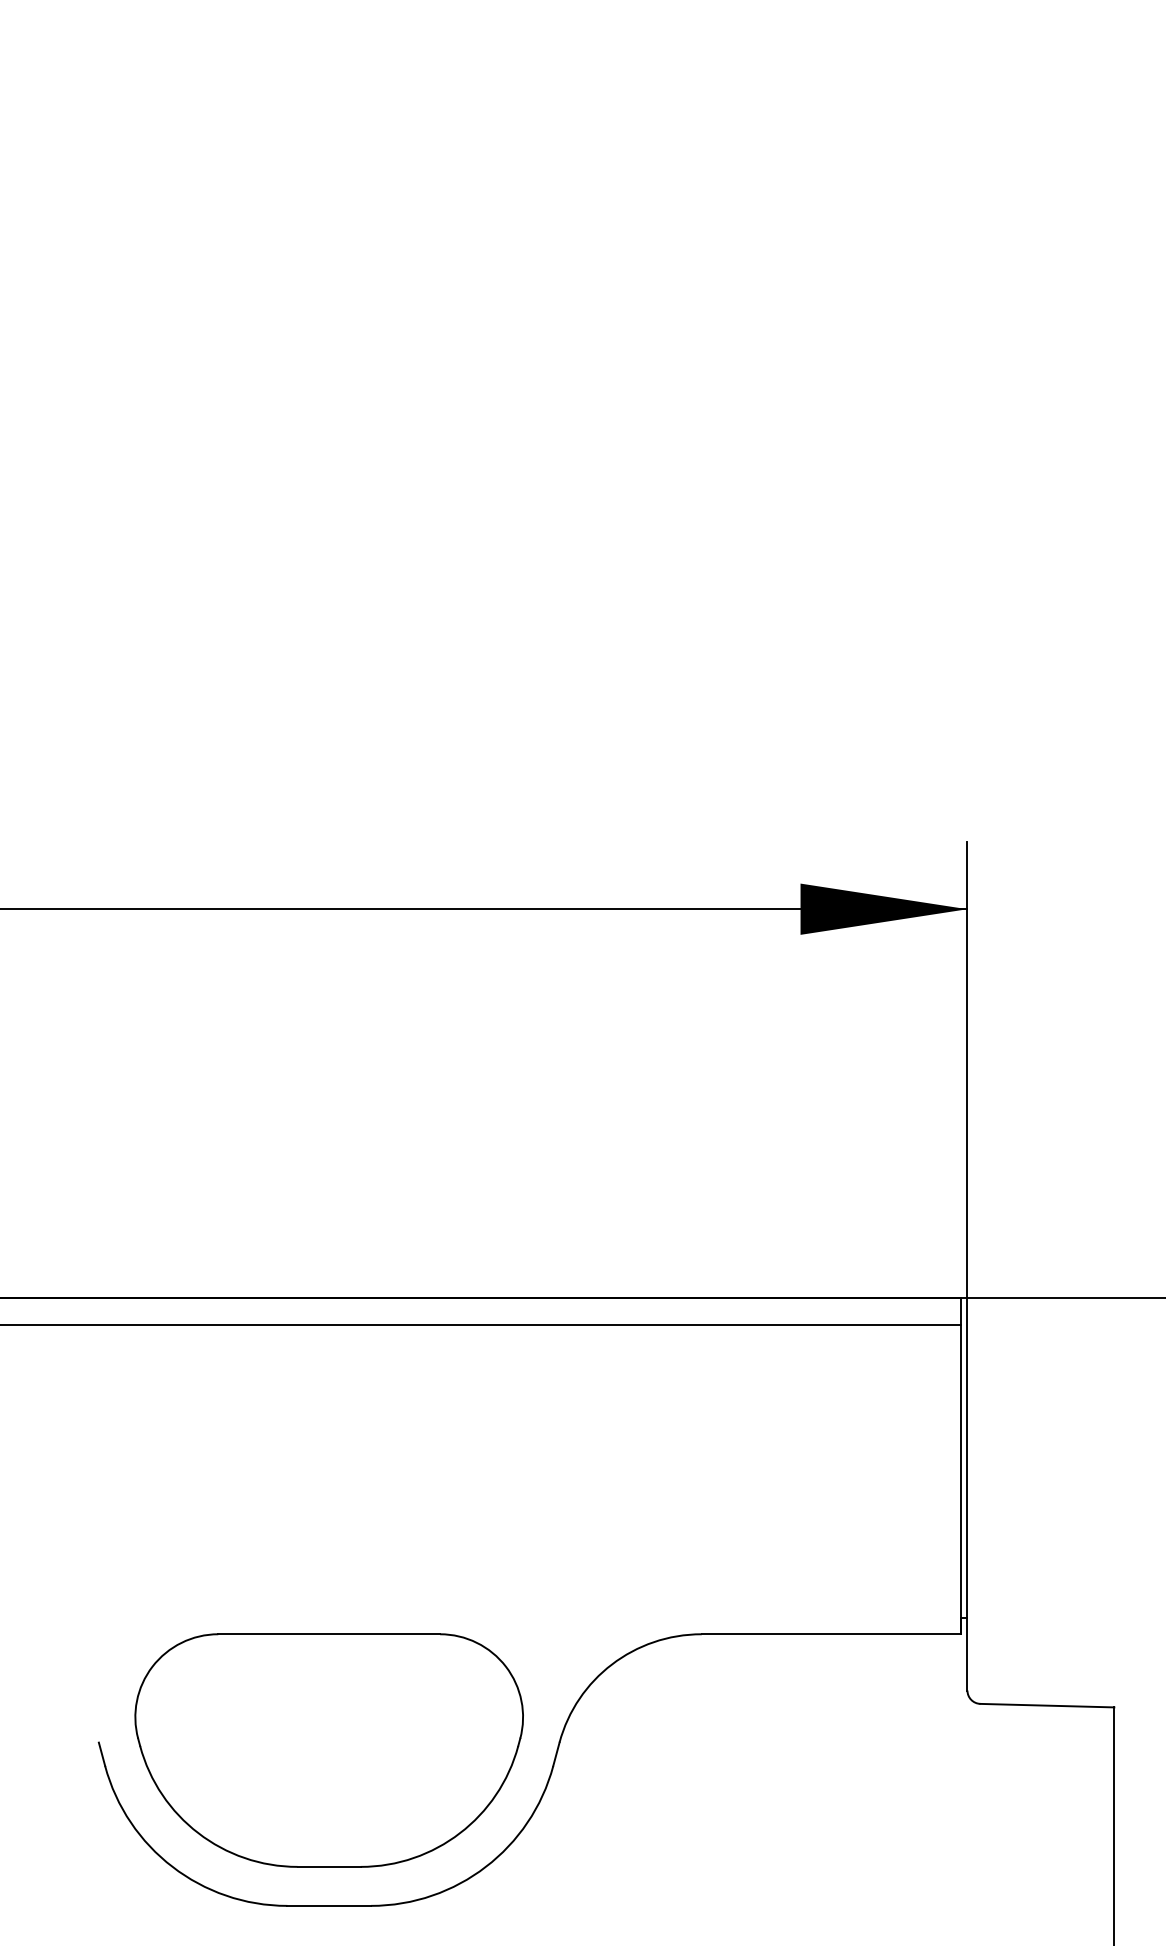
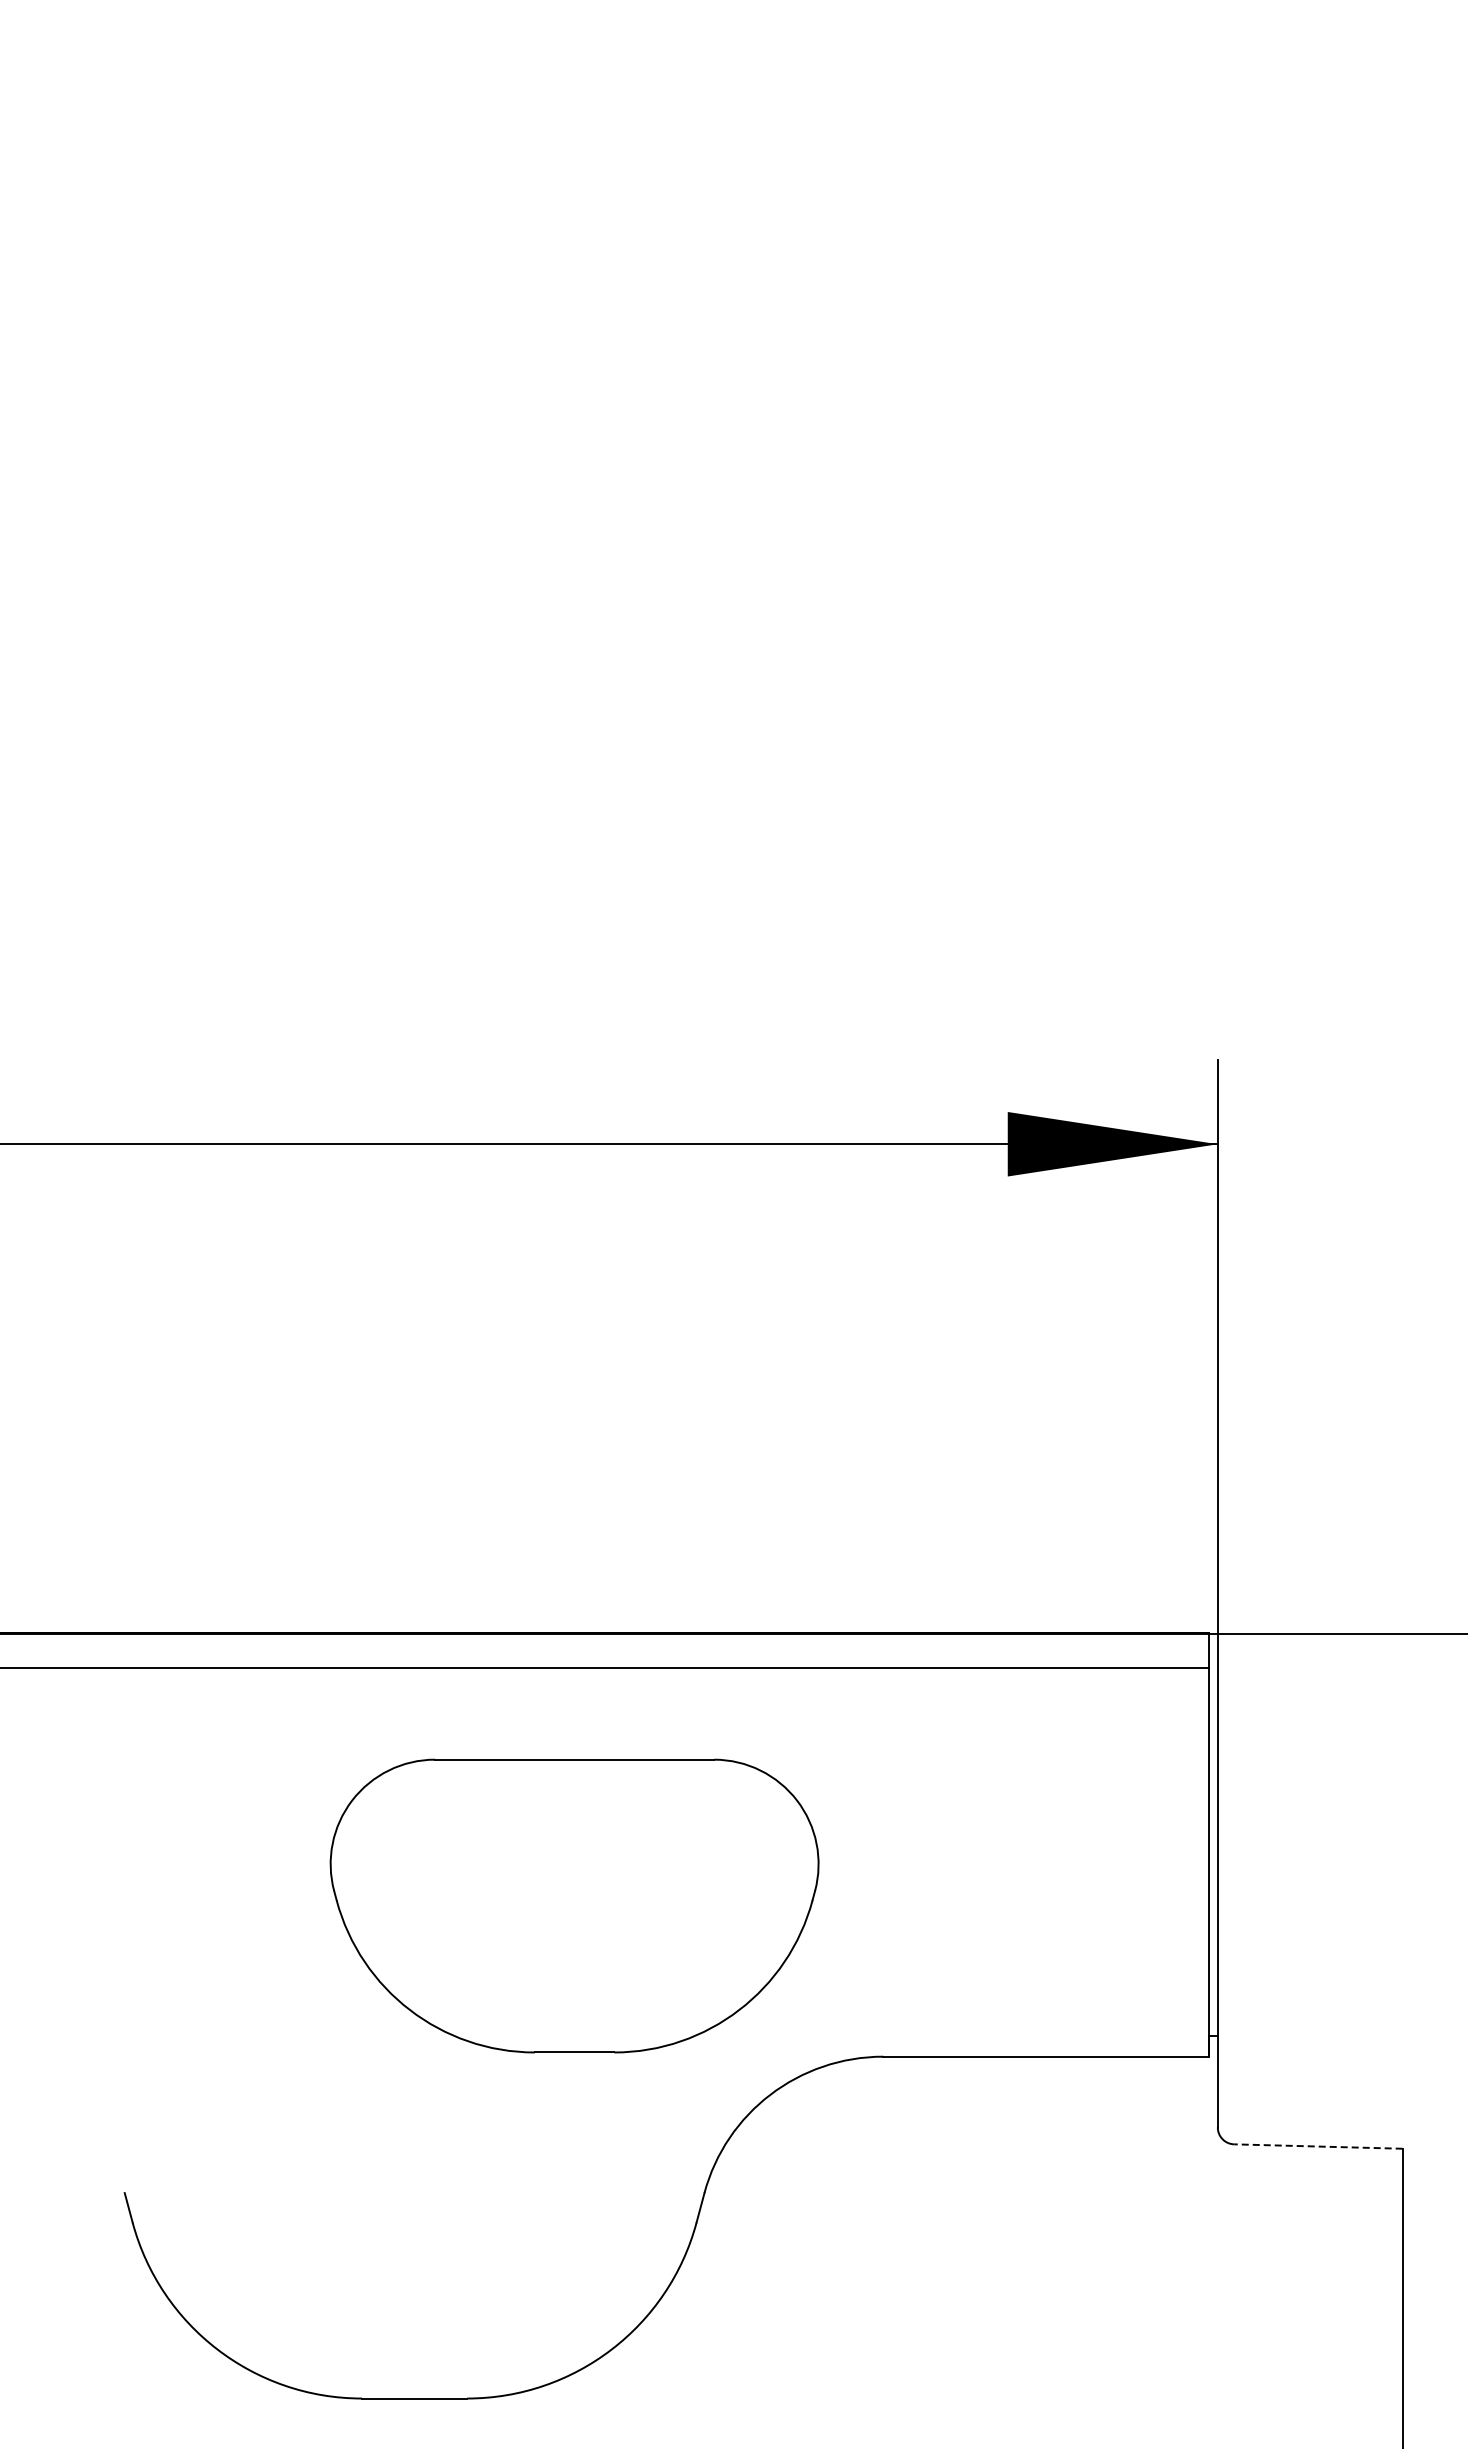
line: (1046, 1705) -> (1317, 2146), solid -> dashed
part: (329, 1750) -> (574, 1905), moved

